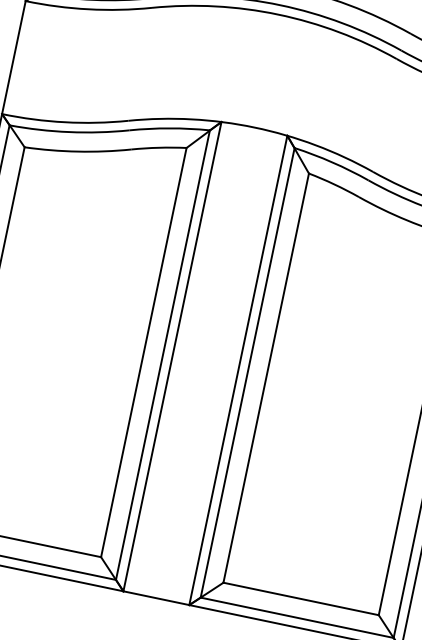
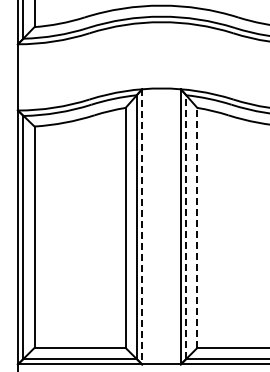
line: (173, 356) -> (142, 226), solid -> dashed
line: (247, 373) -> (186, 227), solid -> dashed
line: (266, 377) -> (197, 227), solid -> dashed

